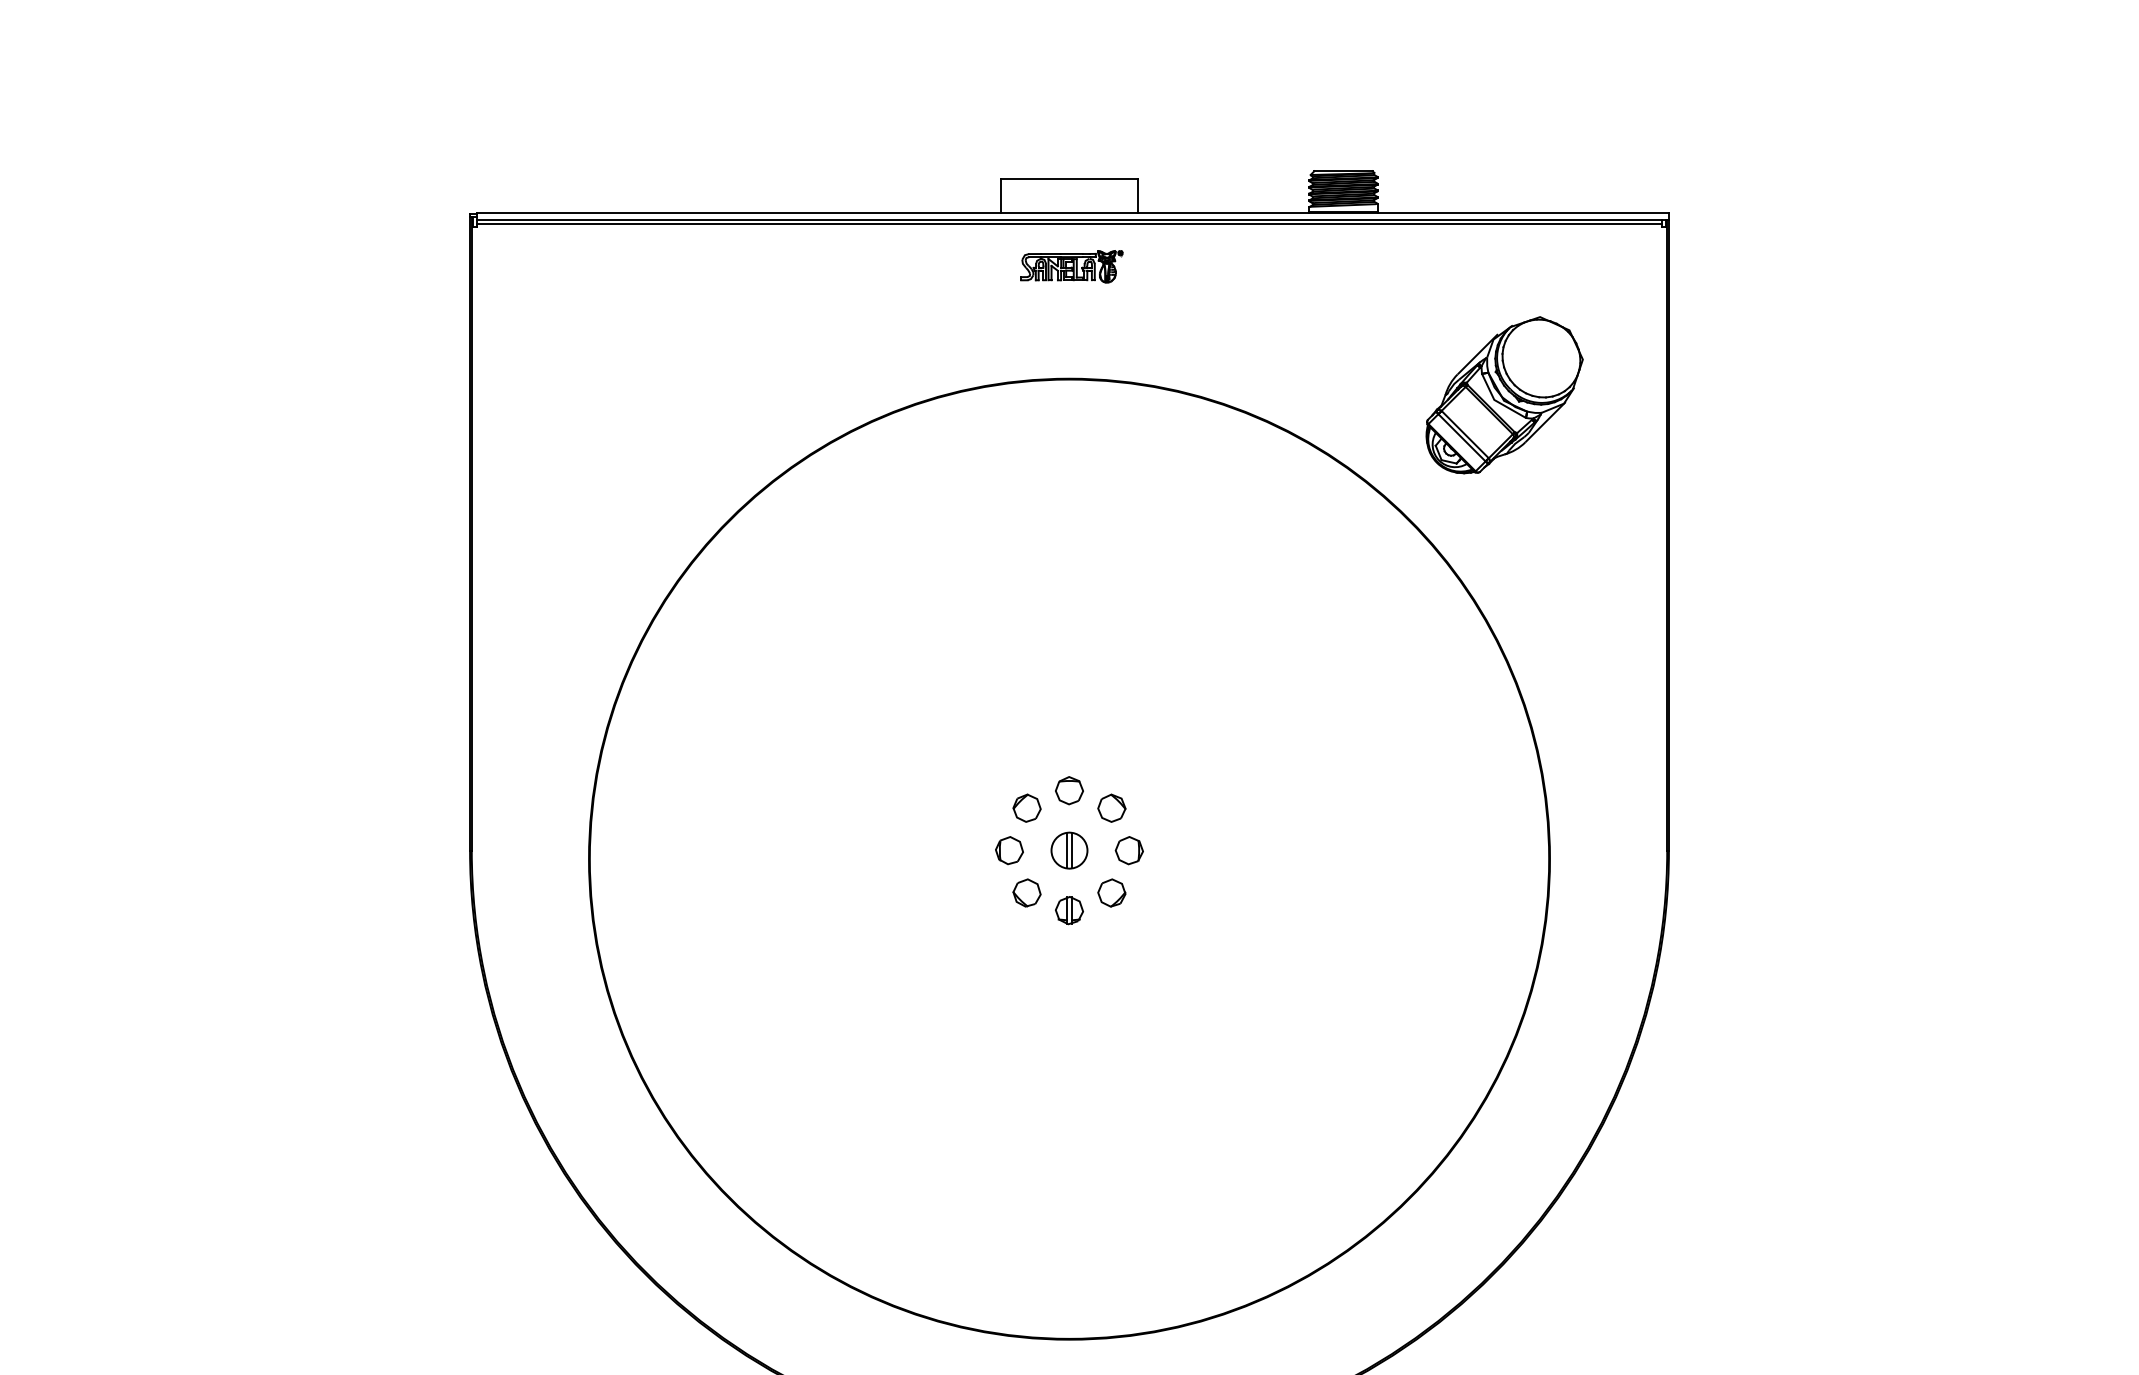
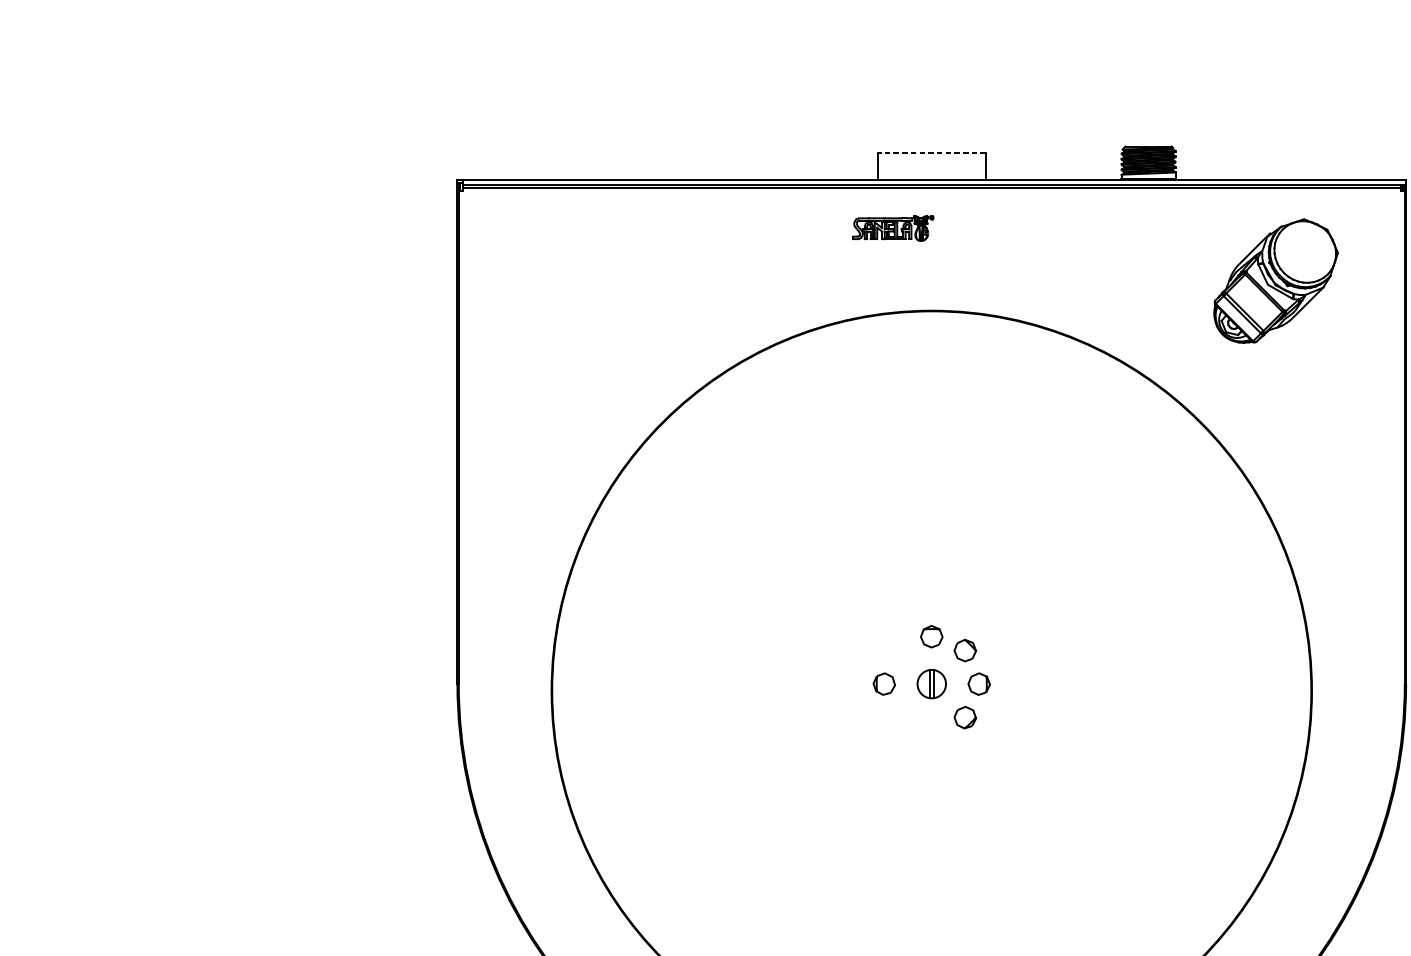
line: (1069, 179) -> (931, 153), solid -> dashed
part: (1071, 266) -> (893, 228), moved
part: (1504, 395) -> (1276, 281), moved
part: (1026, 807) -> (897, 649), removed
part: (1026, 892) -> (897, 717), removed
part: (1069, 910) -> (931, 731), removed

